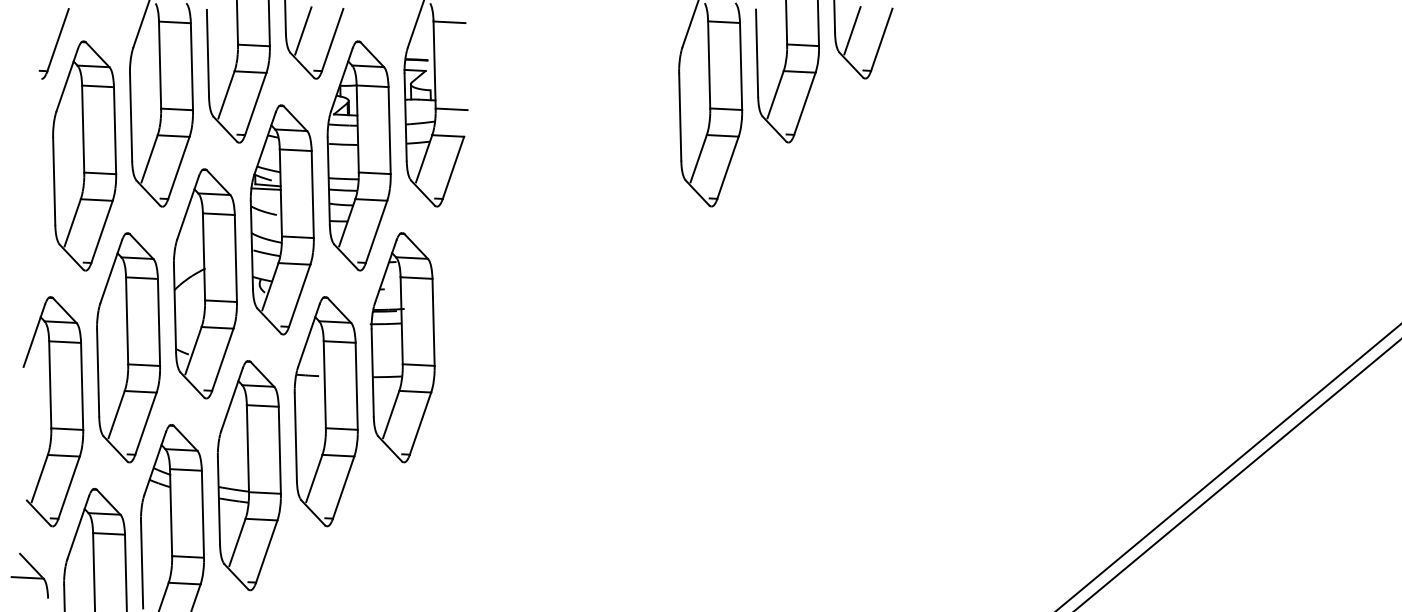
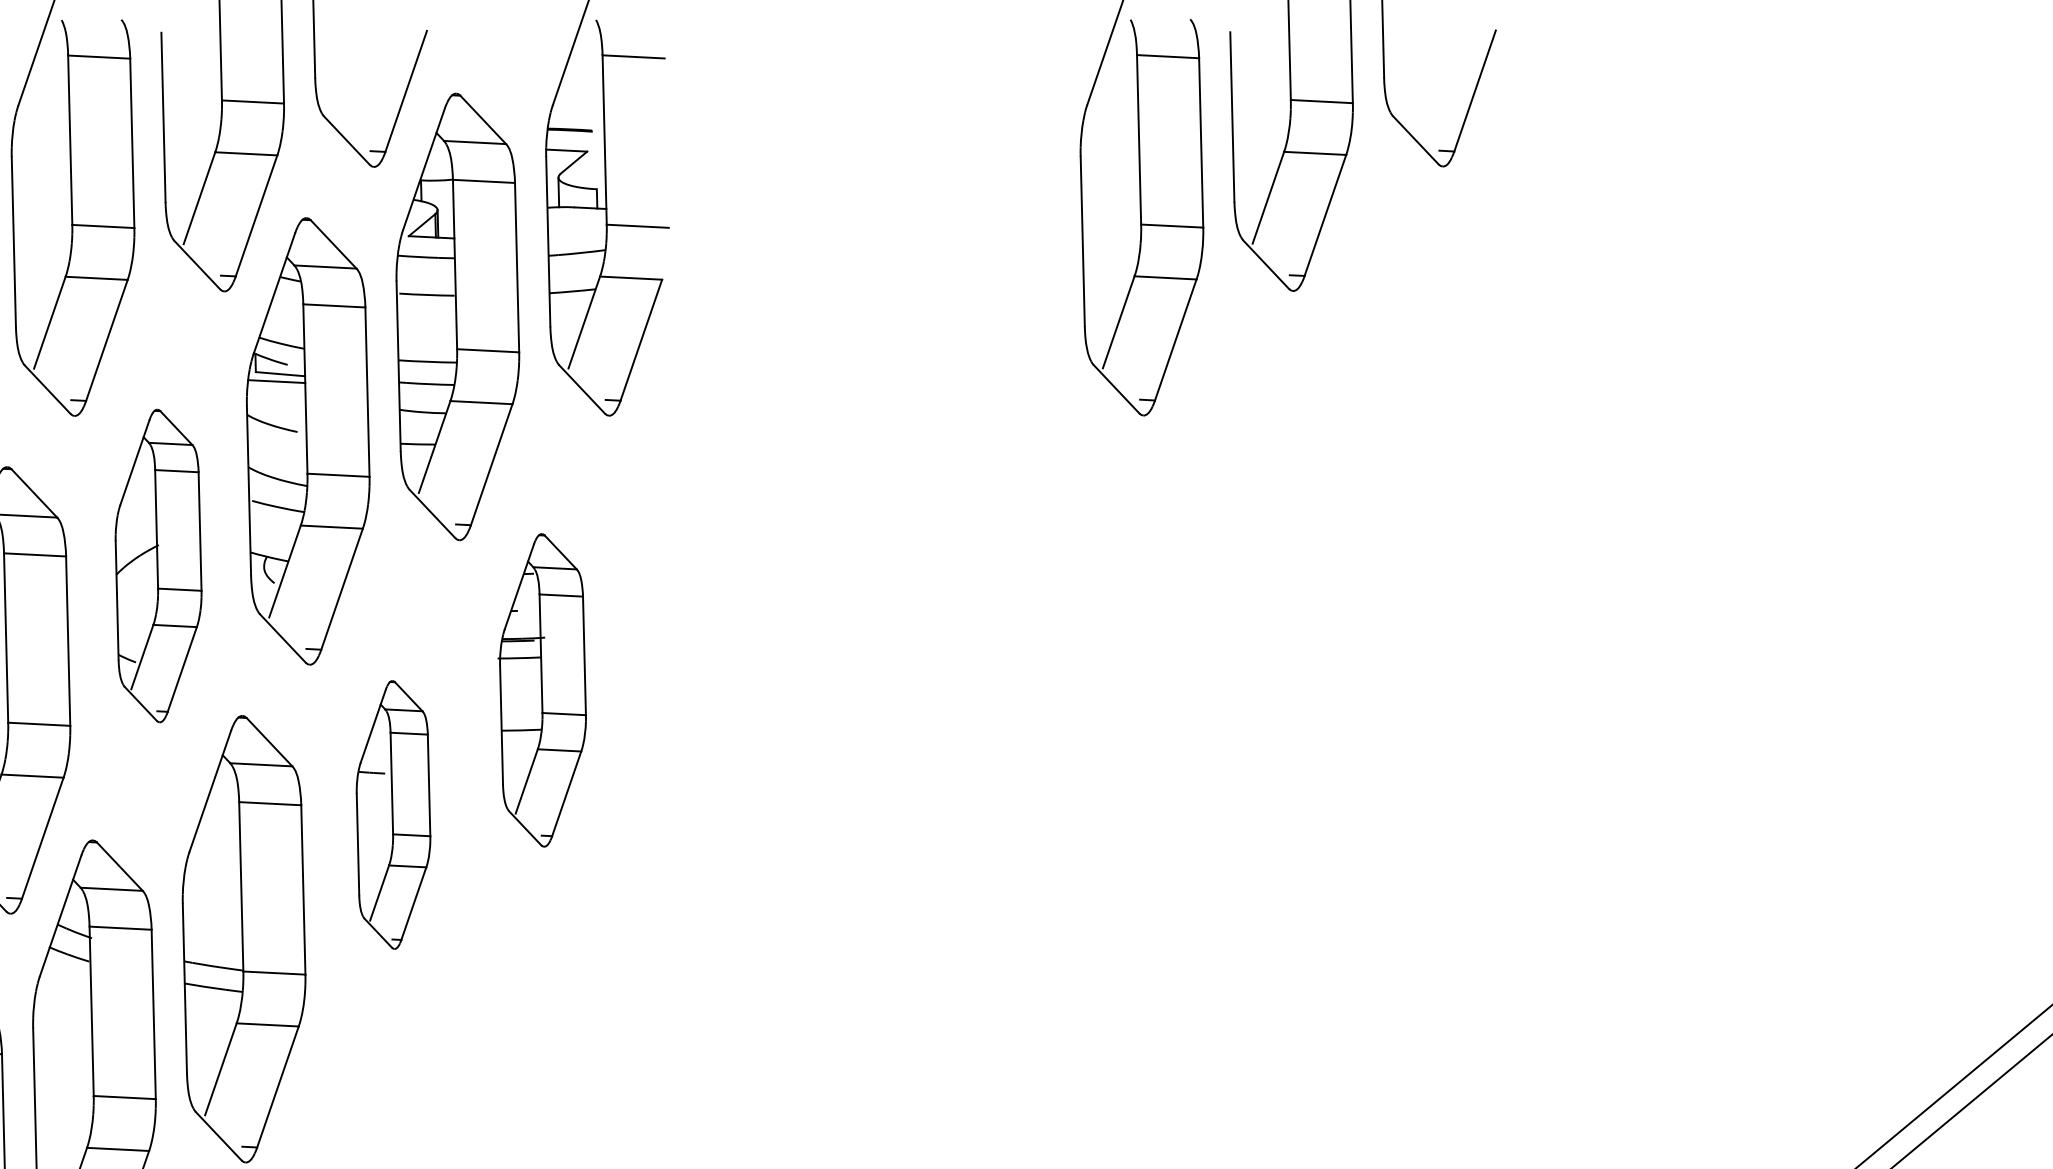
line: (303, 30) -> (349, 72), removed
line: (852, 30) -> (1418, 72), removed
part: (205, 283) -> (158, 565), size x0.7
part: (402, 347) -> (542, 689), size x0.7
part: (325, 411) -> (392, 814), size x0.6

